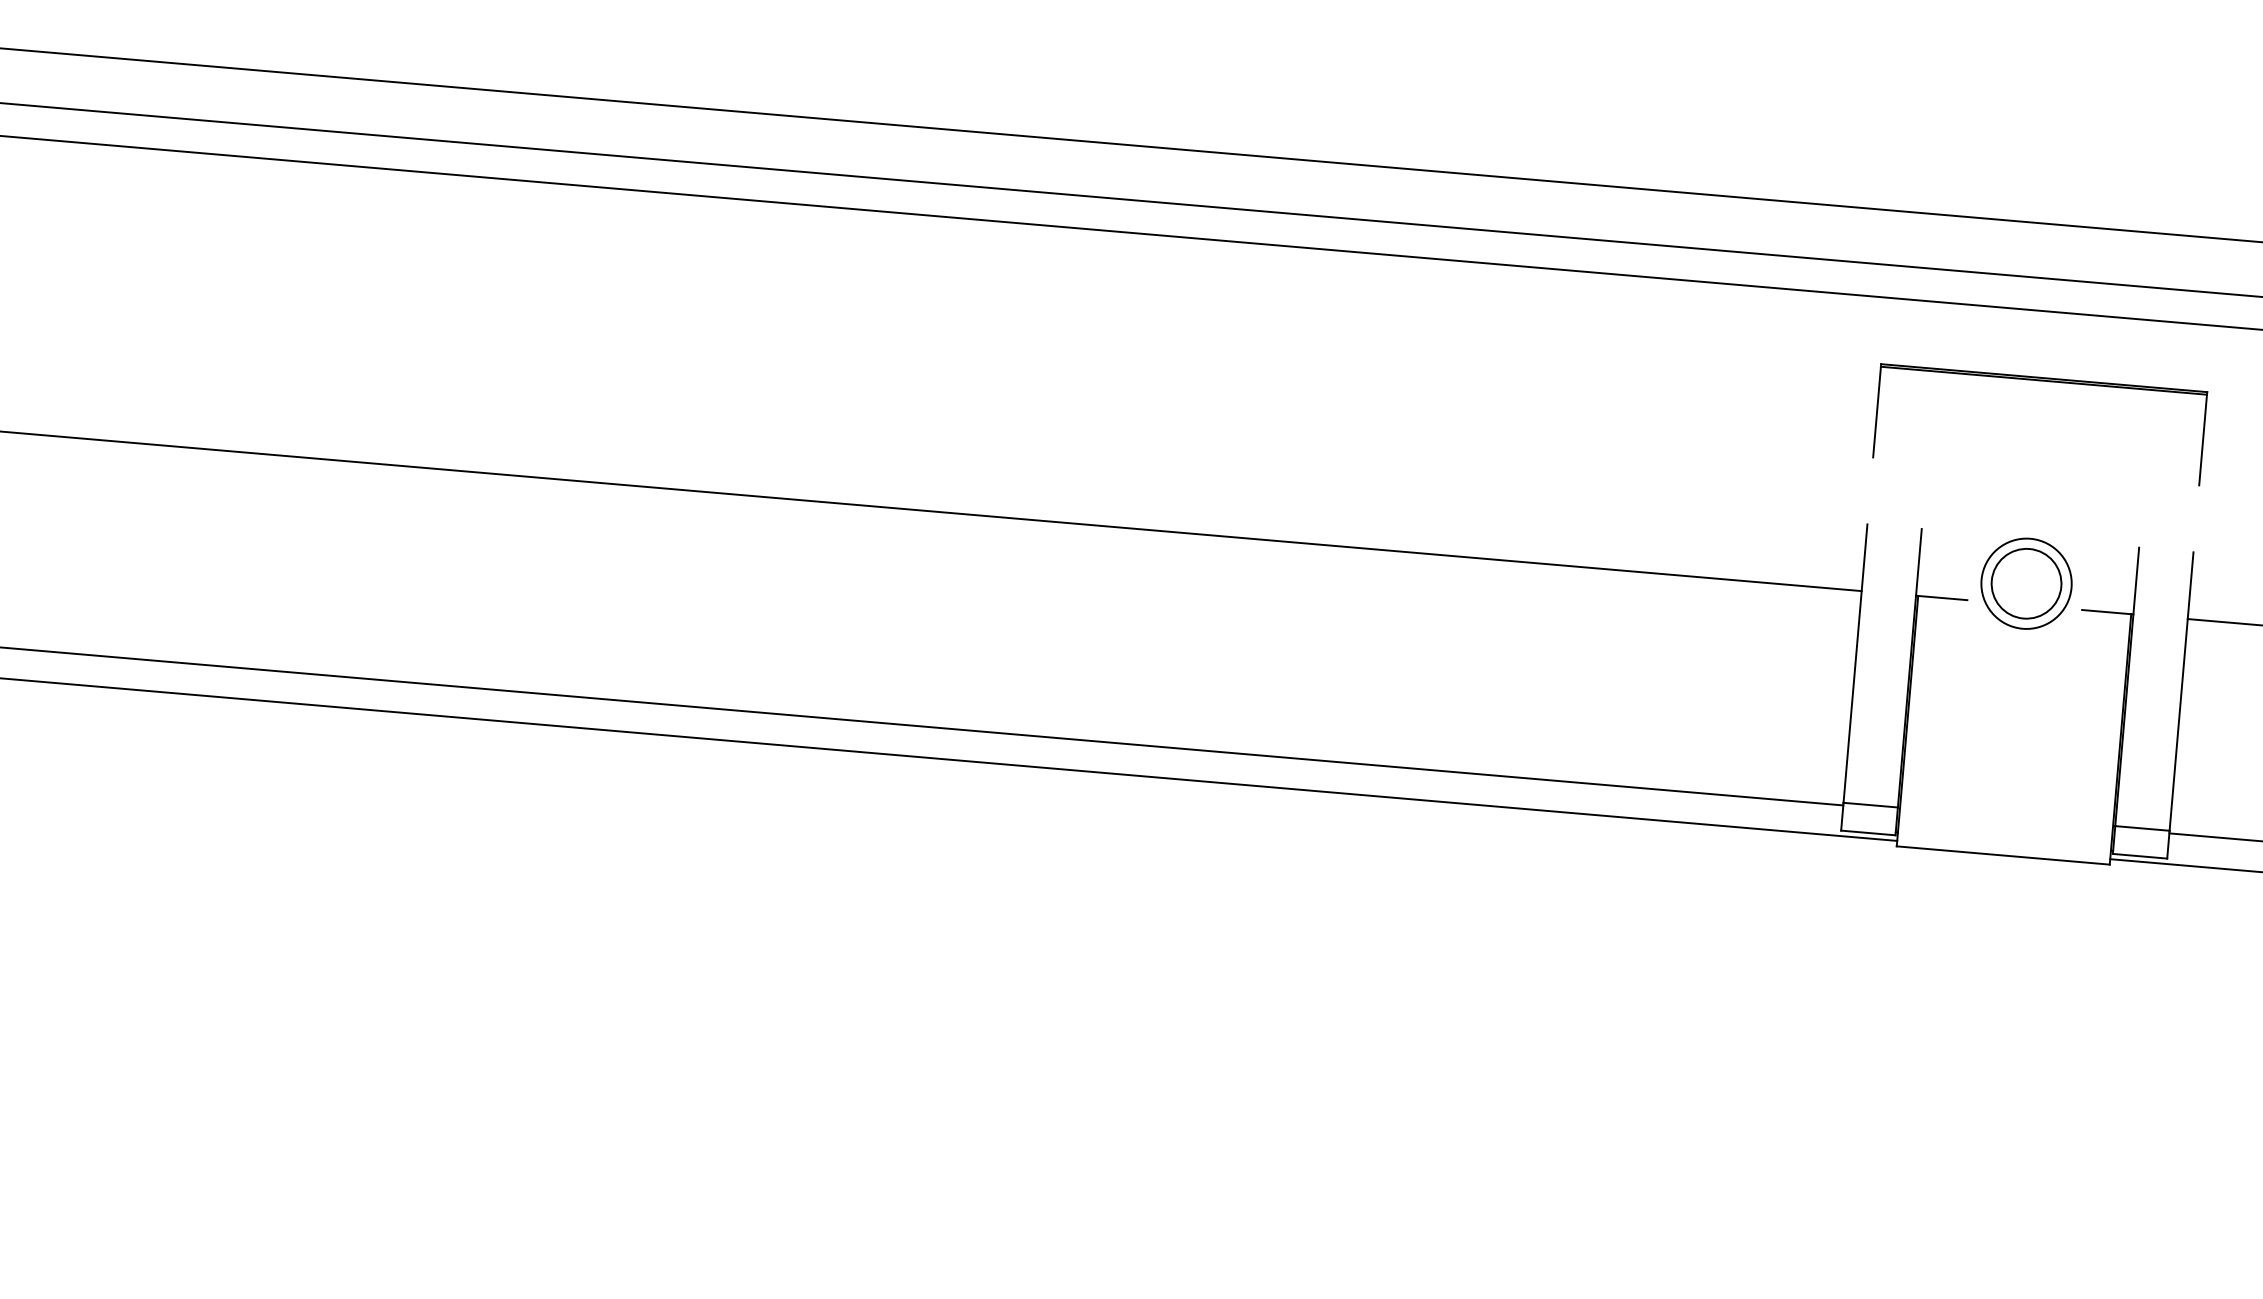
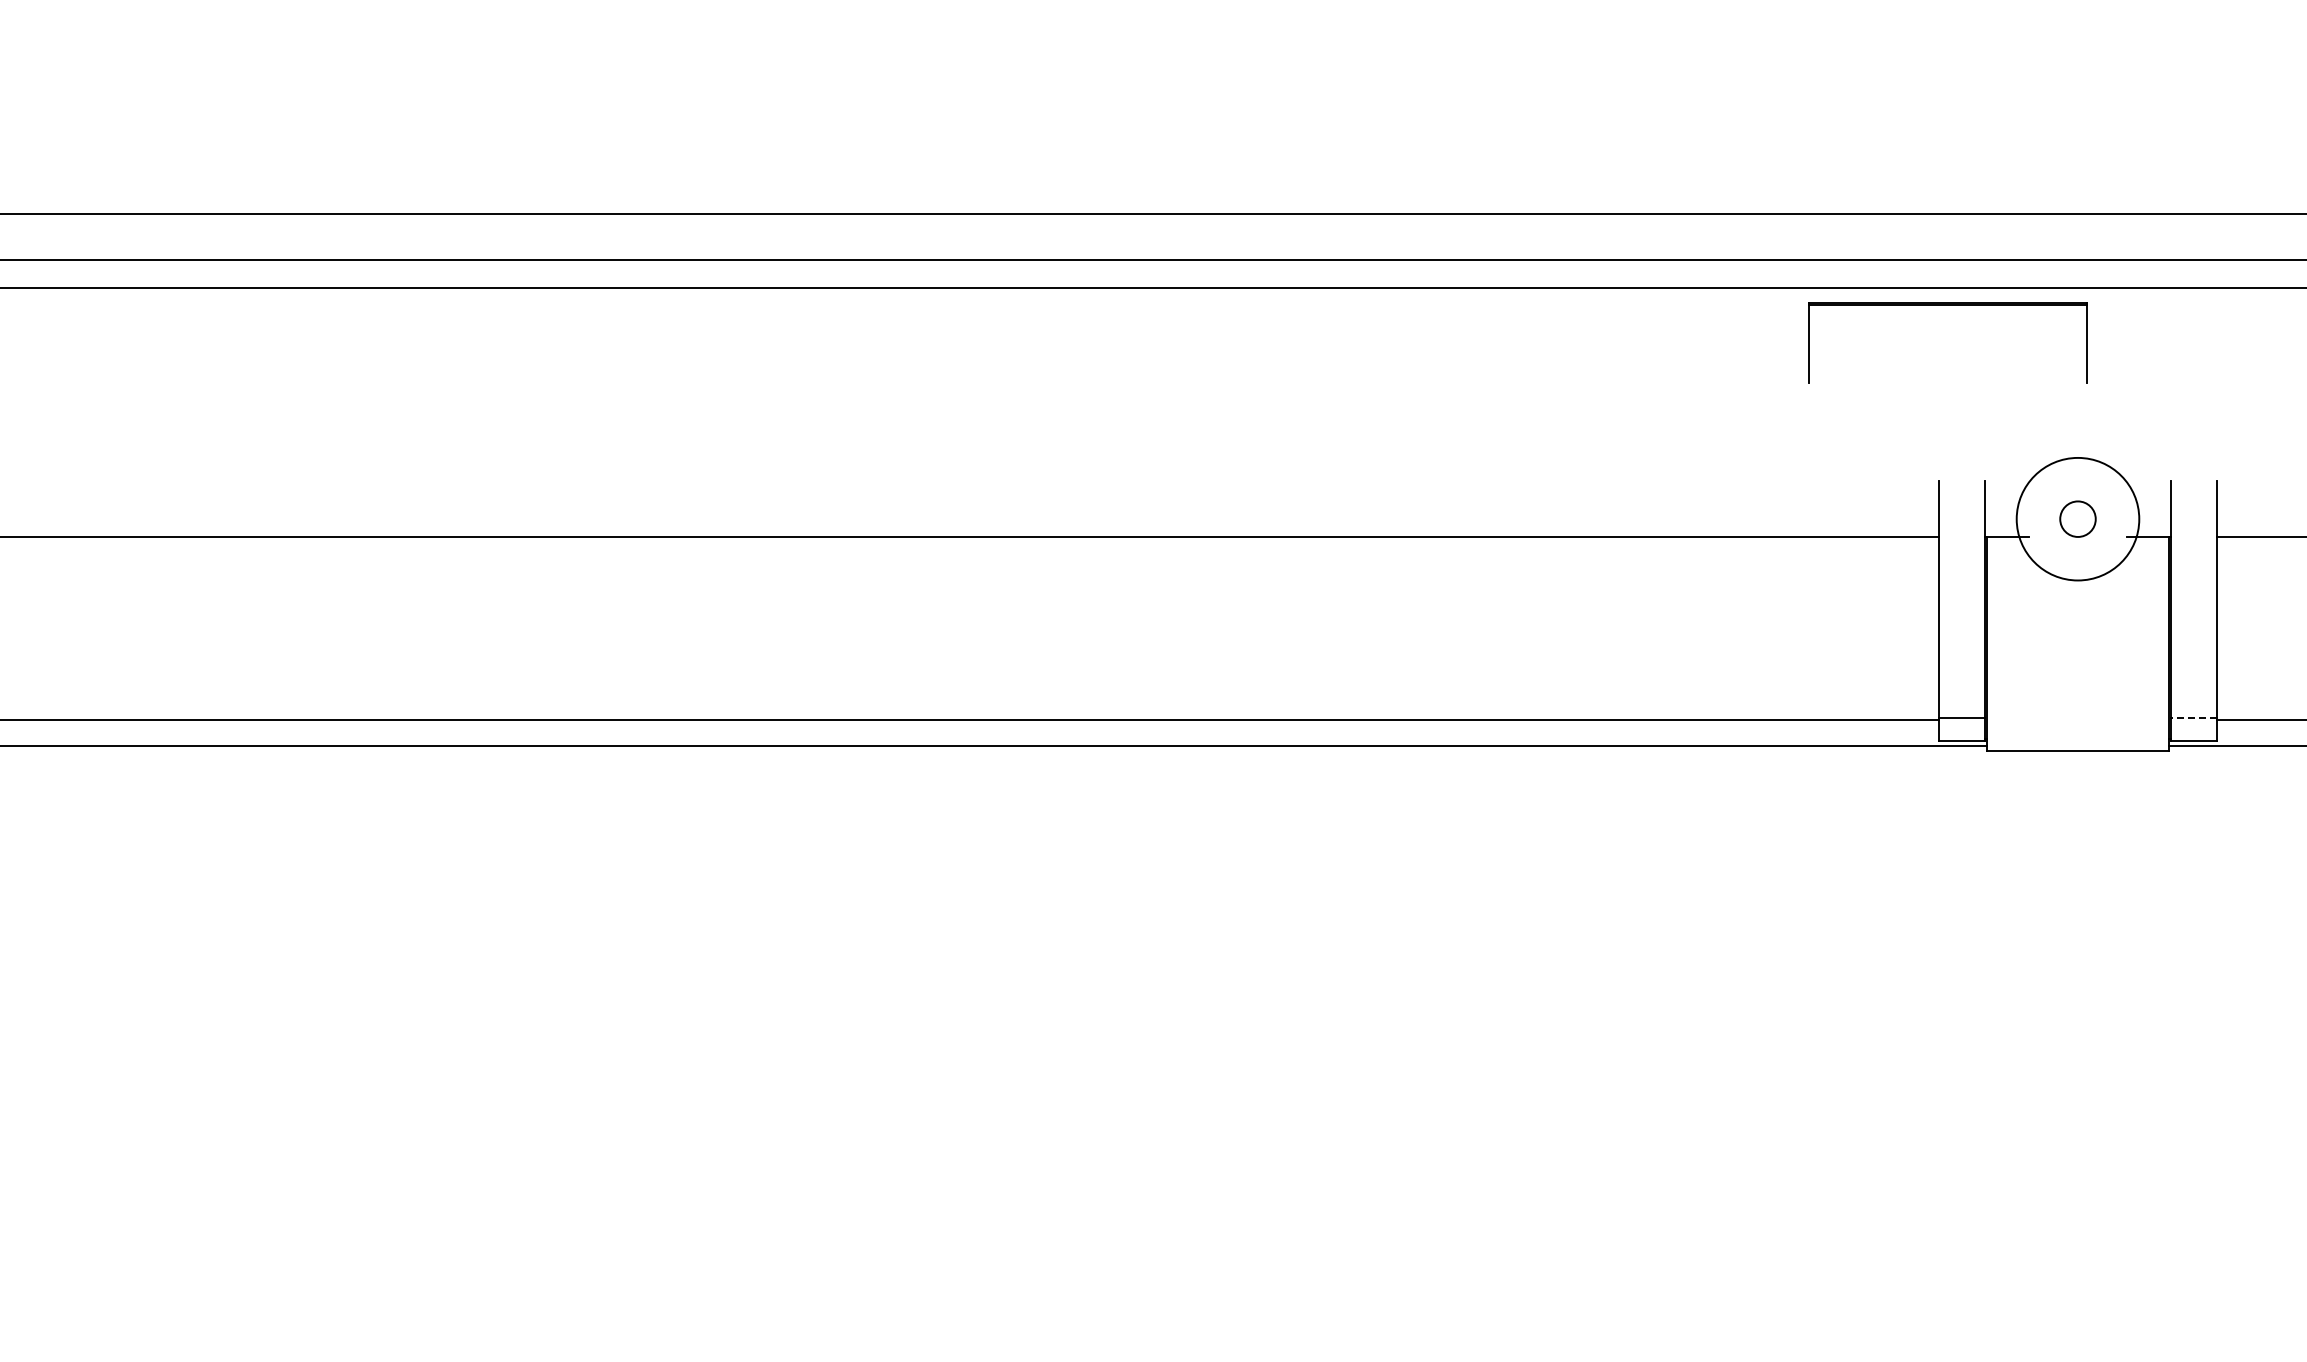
part: (2043, 380) -> (1947, 305), moved
circle: (2026, 582) -> (2077, 518), size x0.6
circle: (2026, 582) -> (2077, 518), size x1.6
line: (2142, 828) -> (2193, 717), solid -> dashed

